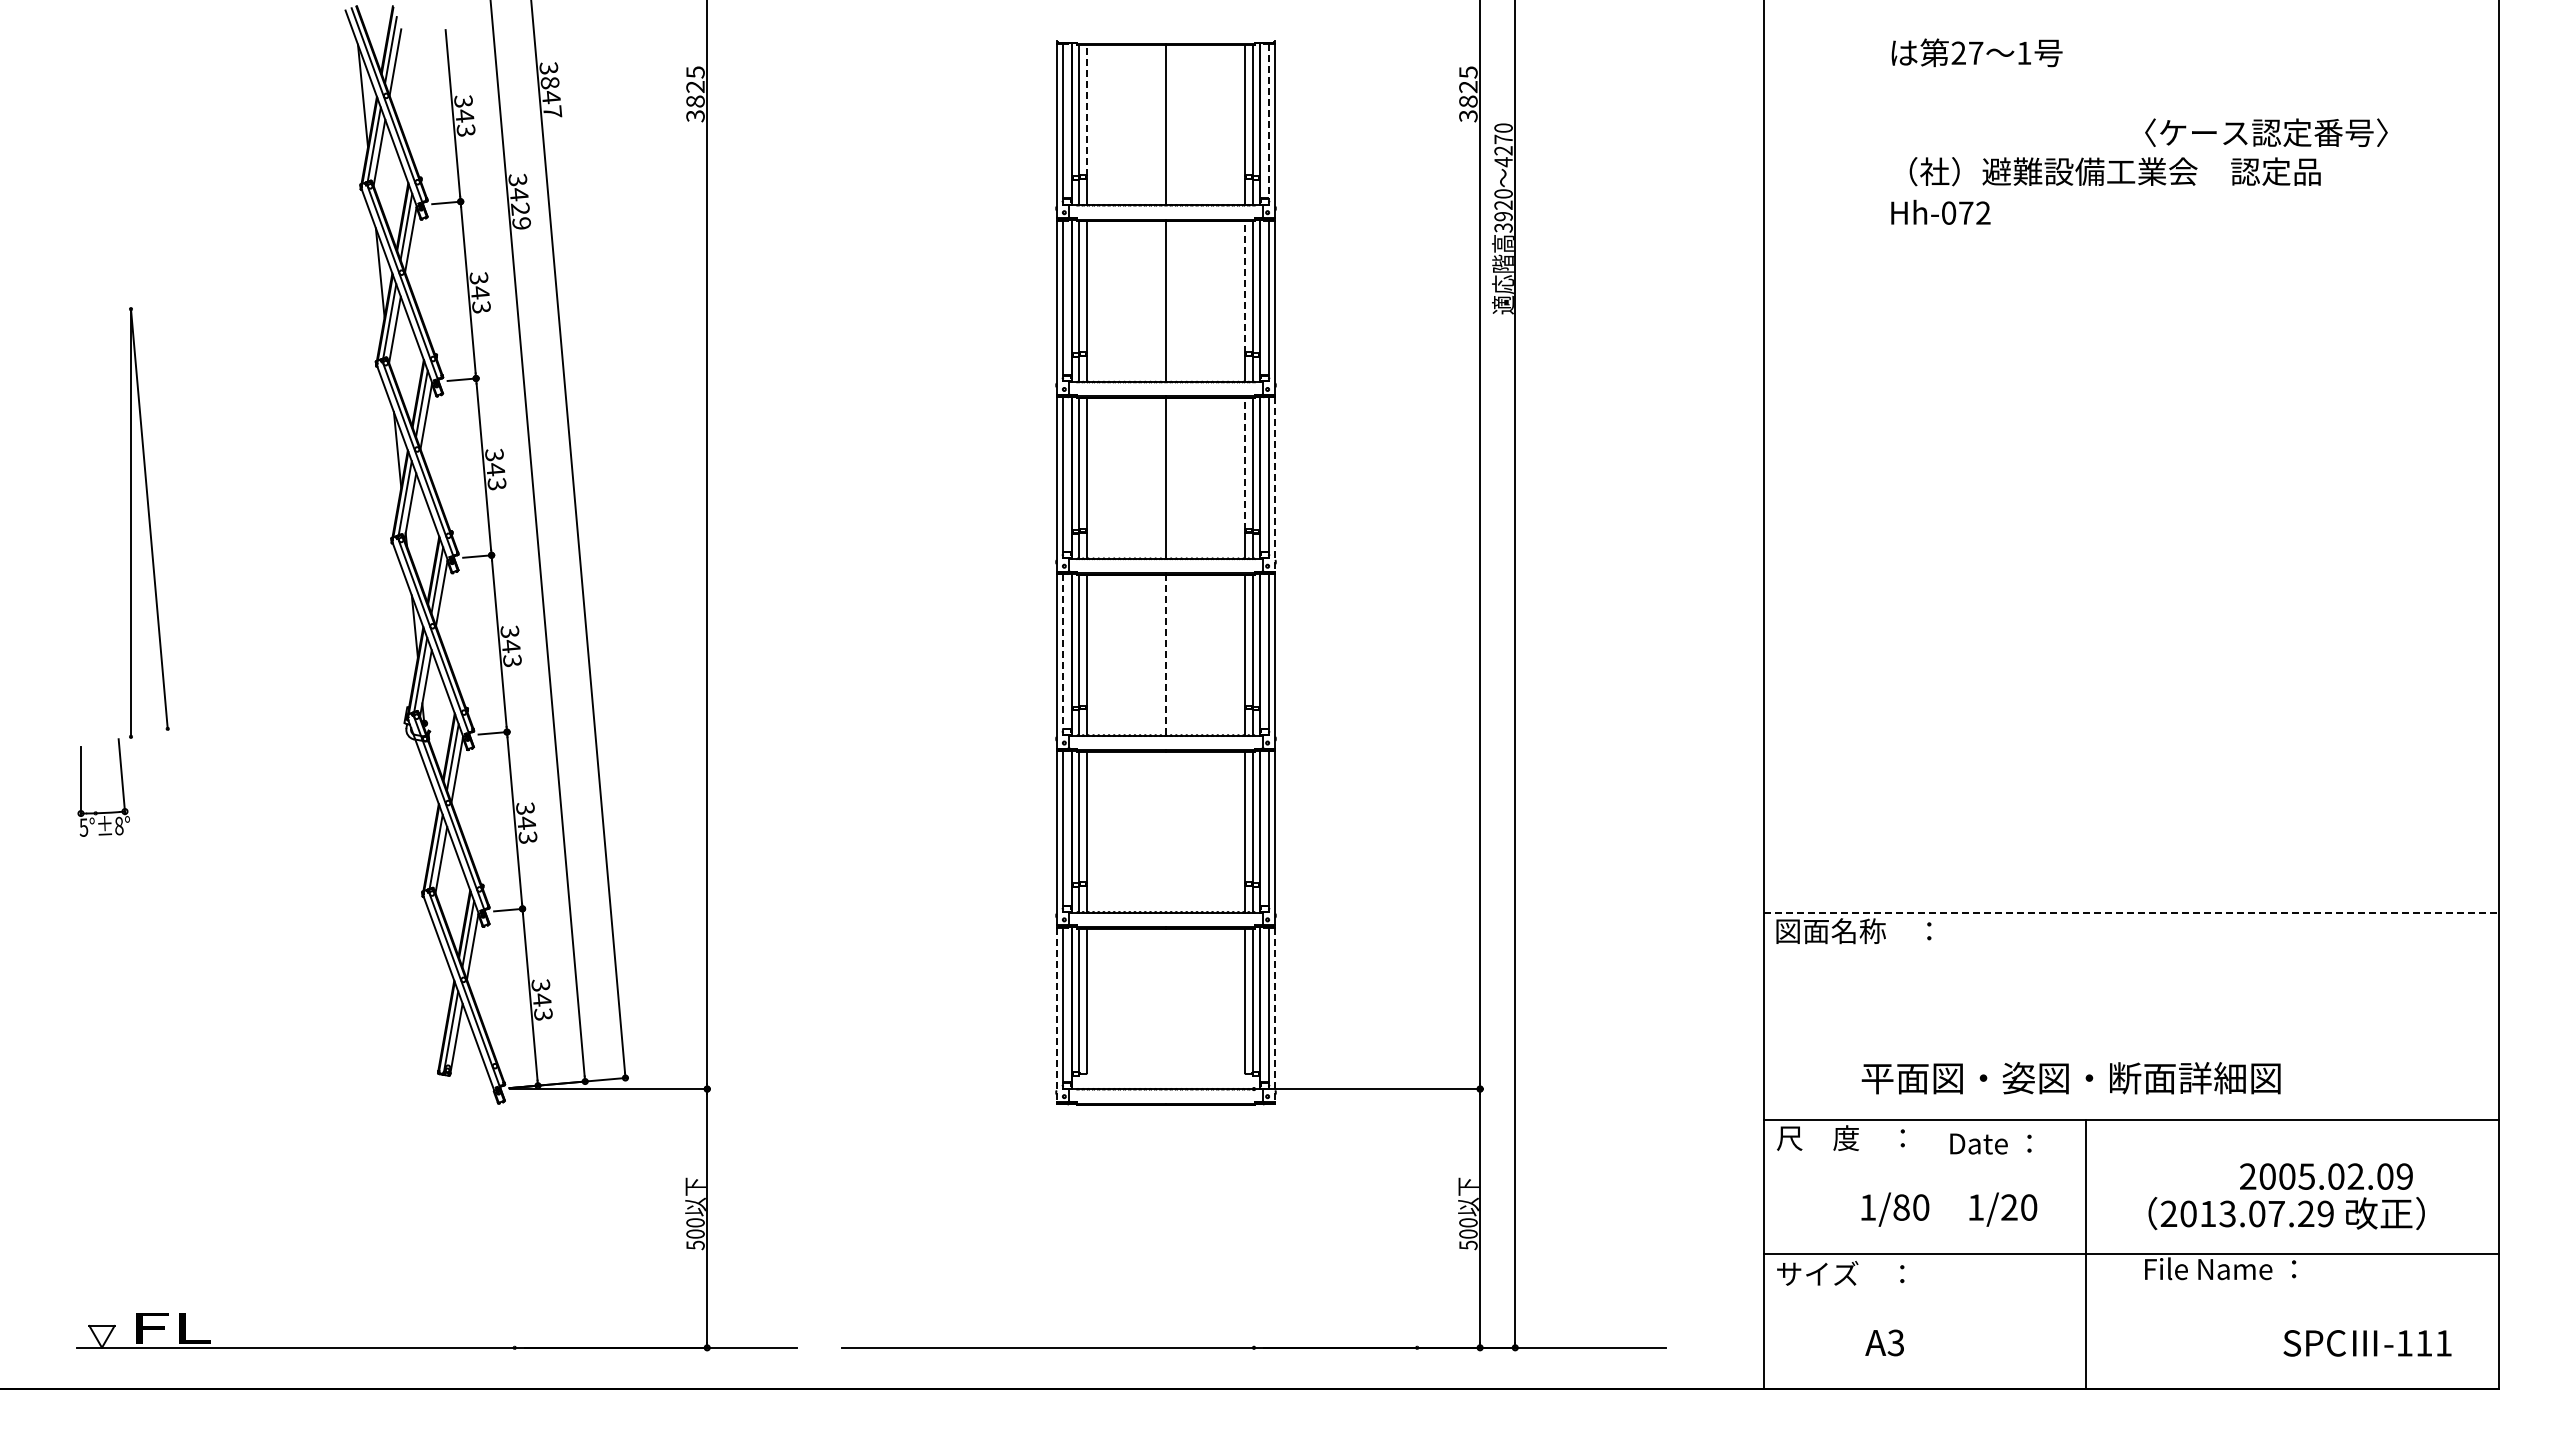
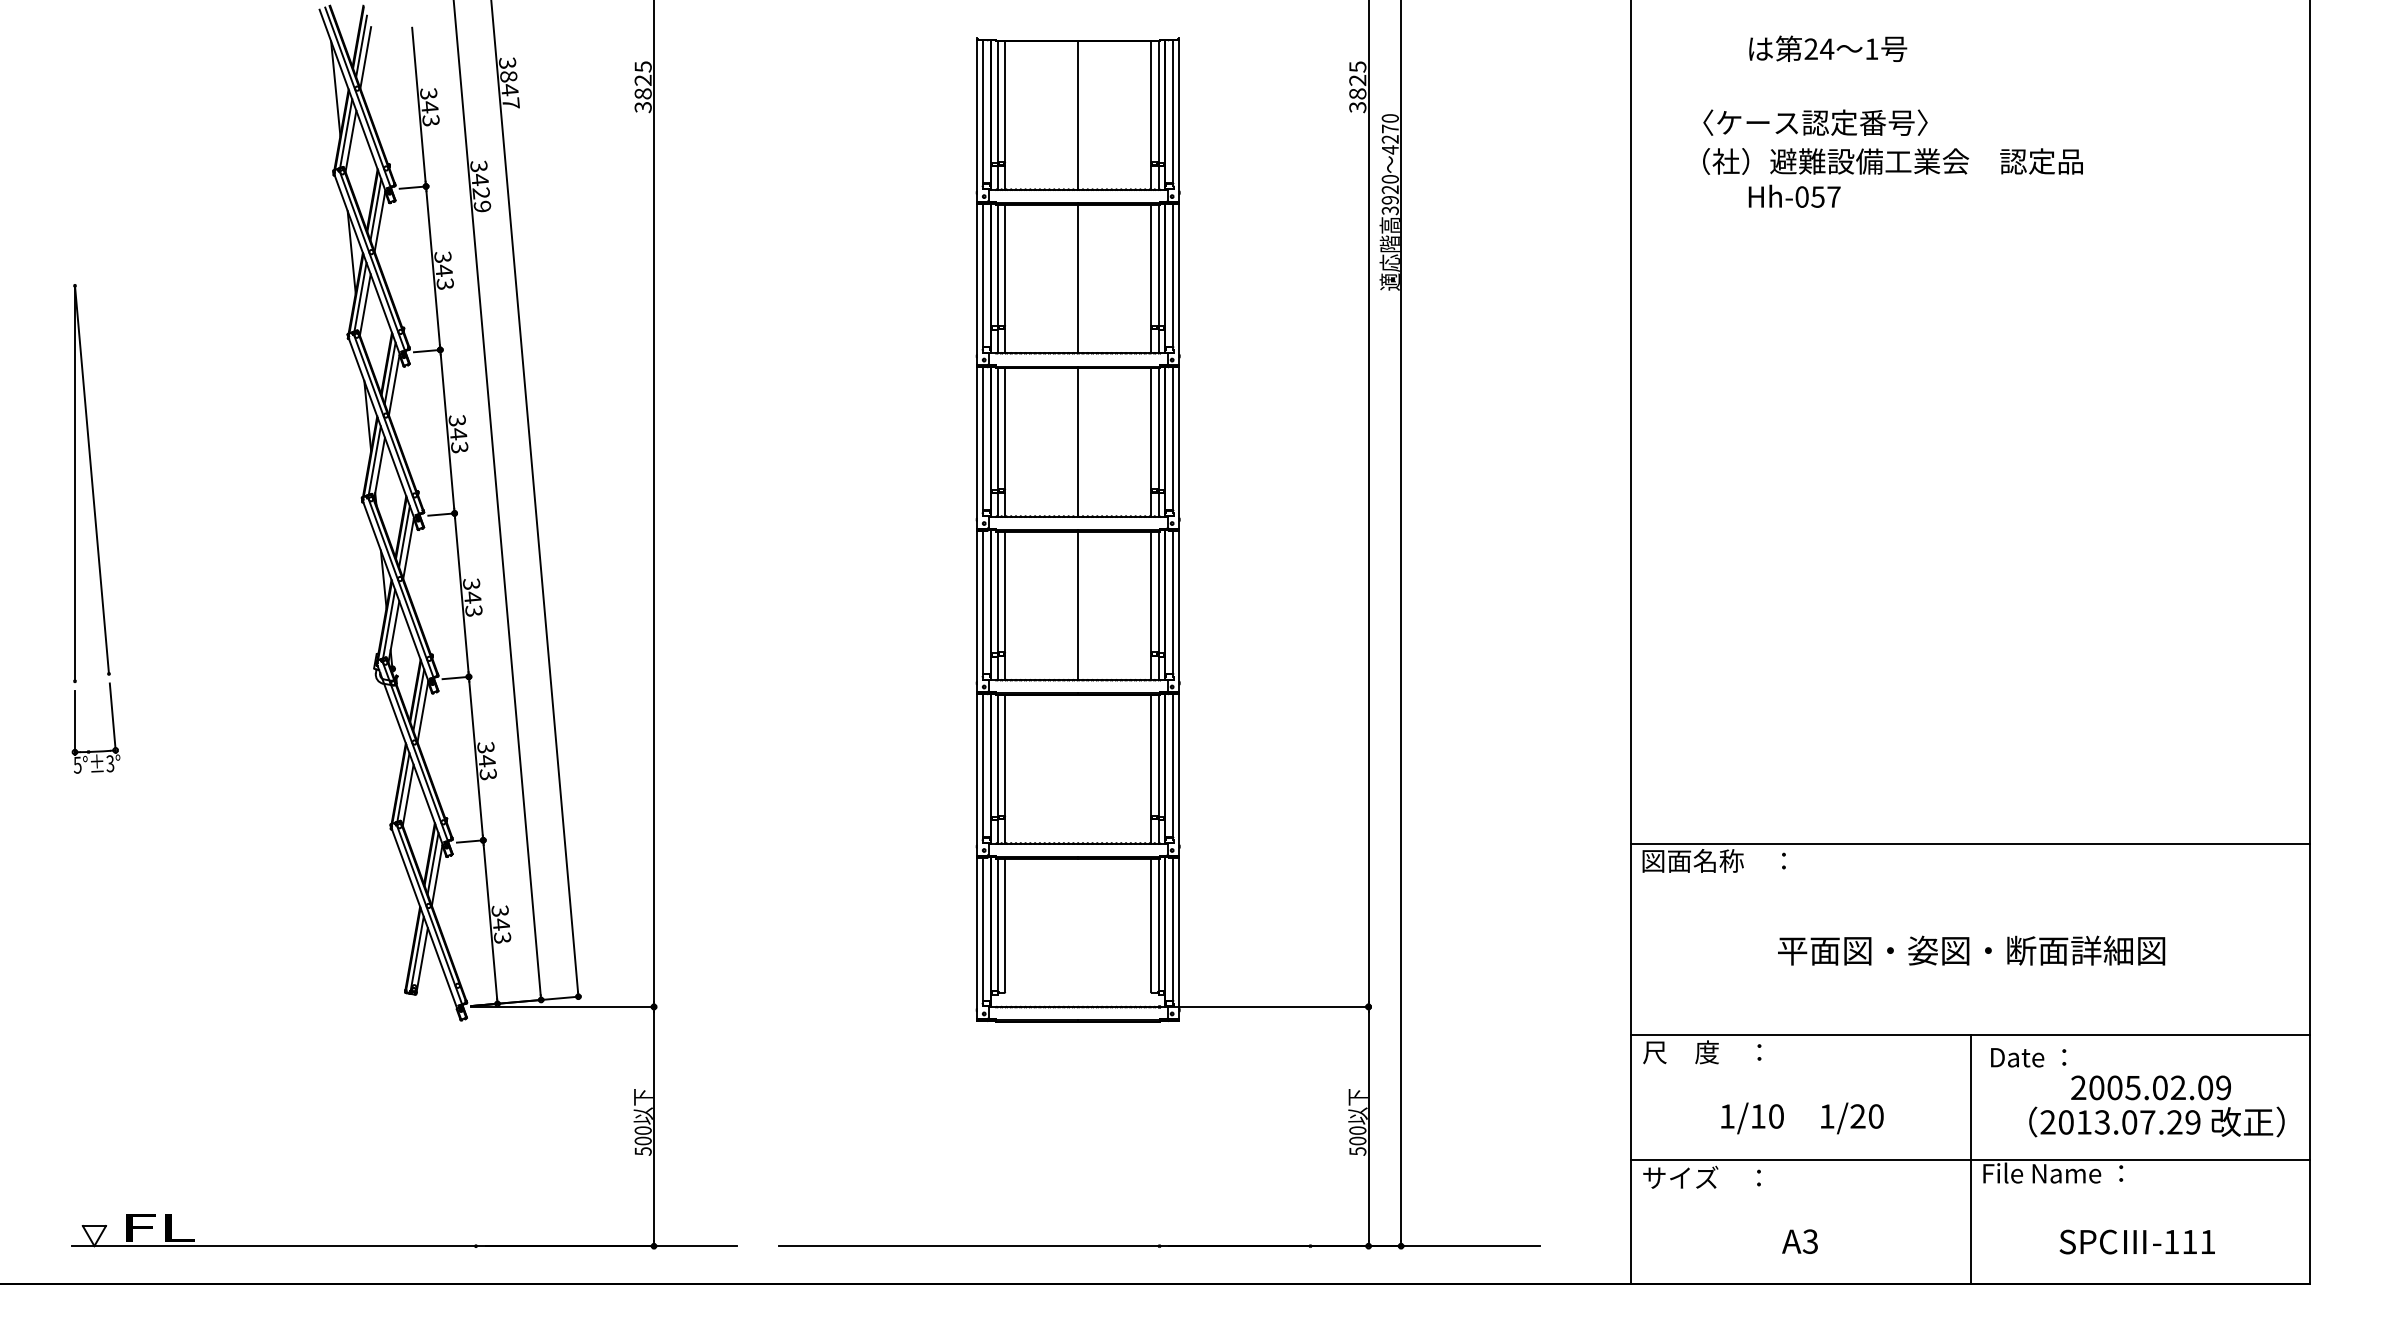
text: (1975, 52) -> (1826, 48), 27 -> 24
line: (1087, 110) -> (1005, 102), dashed -> solid
line: (1269, 121) -> (1173, 112), dashed -> solid
text: (2266, 132) -> (1815, 122), moved
text: (2114, 171) -> (1892, 161), moved
text: (1974, 212) -> (1825, 196), Hh-072 -> Hh-057
line: (1244, 287) -> (1150, 265), dashed -> solid
line: (1244, 463) -> (1150, 428), dashed -> solid
line: (1275, 485) -> (1179, 448), dashed -> solid
part: (149, 522) -> (92, 483), moved
line: (1063, 651) -> (983, 602), dashed -> solid
line: (1166, 654) -> (1078, 605), dashed -> solid
text: (119, 826) -> (110, 764), 5°±8° -> 5°±3°
line: (2131, 912) -> (1970, 843), dashed -> solid
line: (1056, 1015) -> (976, 938), dashed -> solid
line: (1275, 1015) -> (1179, 938), dashed -> solid
text: (2070, 1078) -> (1970, 950), moved
text: (1990, 1143) -> (2028, 1057), moved
text: (1901, 1207) -> (1758, 1116), 1/80 -> 1/10
text: (2286, 1213) -> (2156, 1121), moved
line: (2086, 1253) -> (1970, 1158), moved
text: (1884, 1342) -> (1799, 1241), moved
text: (2367, 1343) -> (2137, 1242), moved

